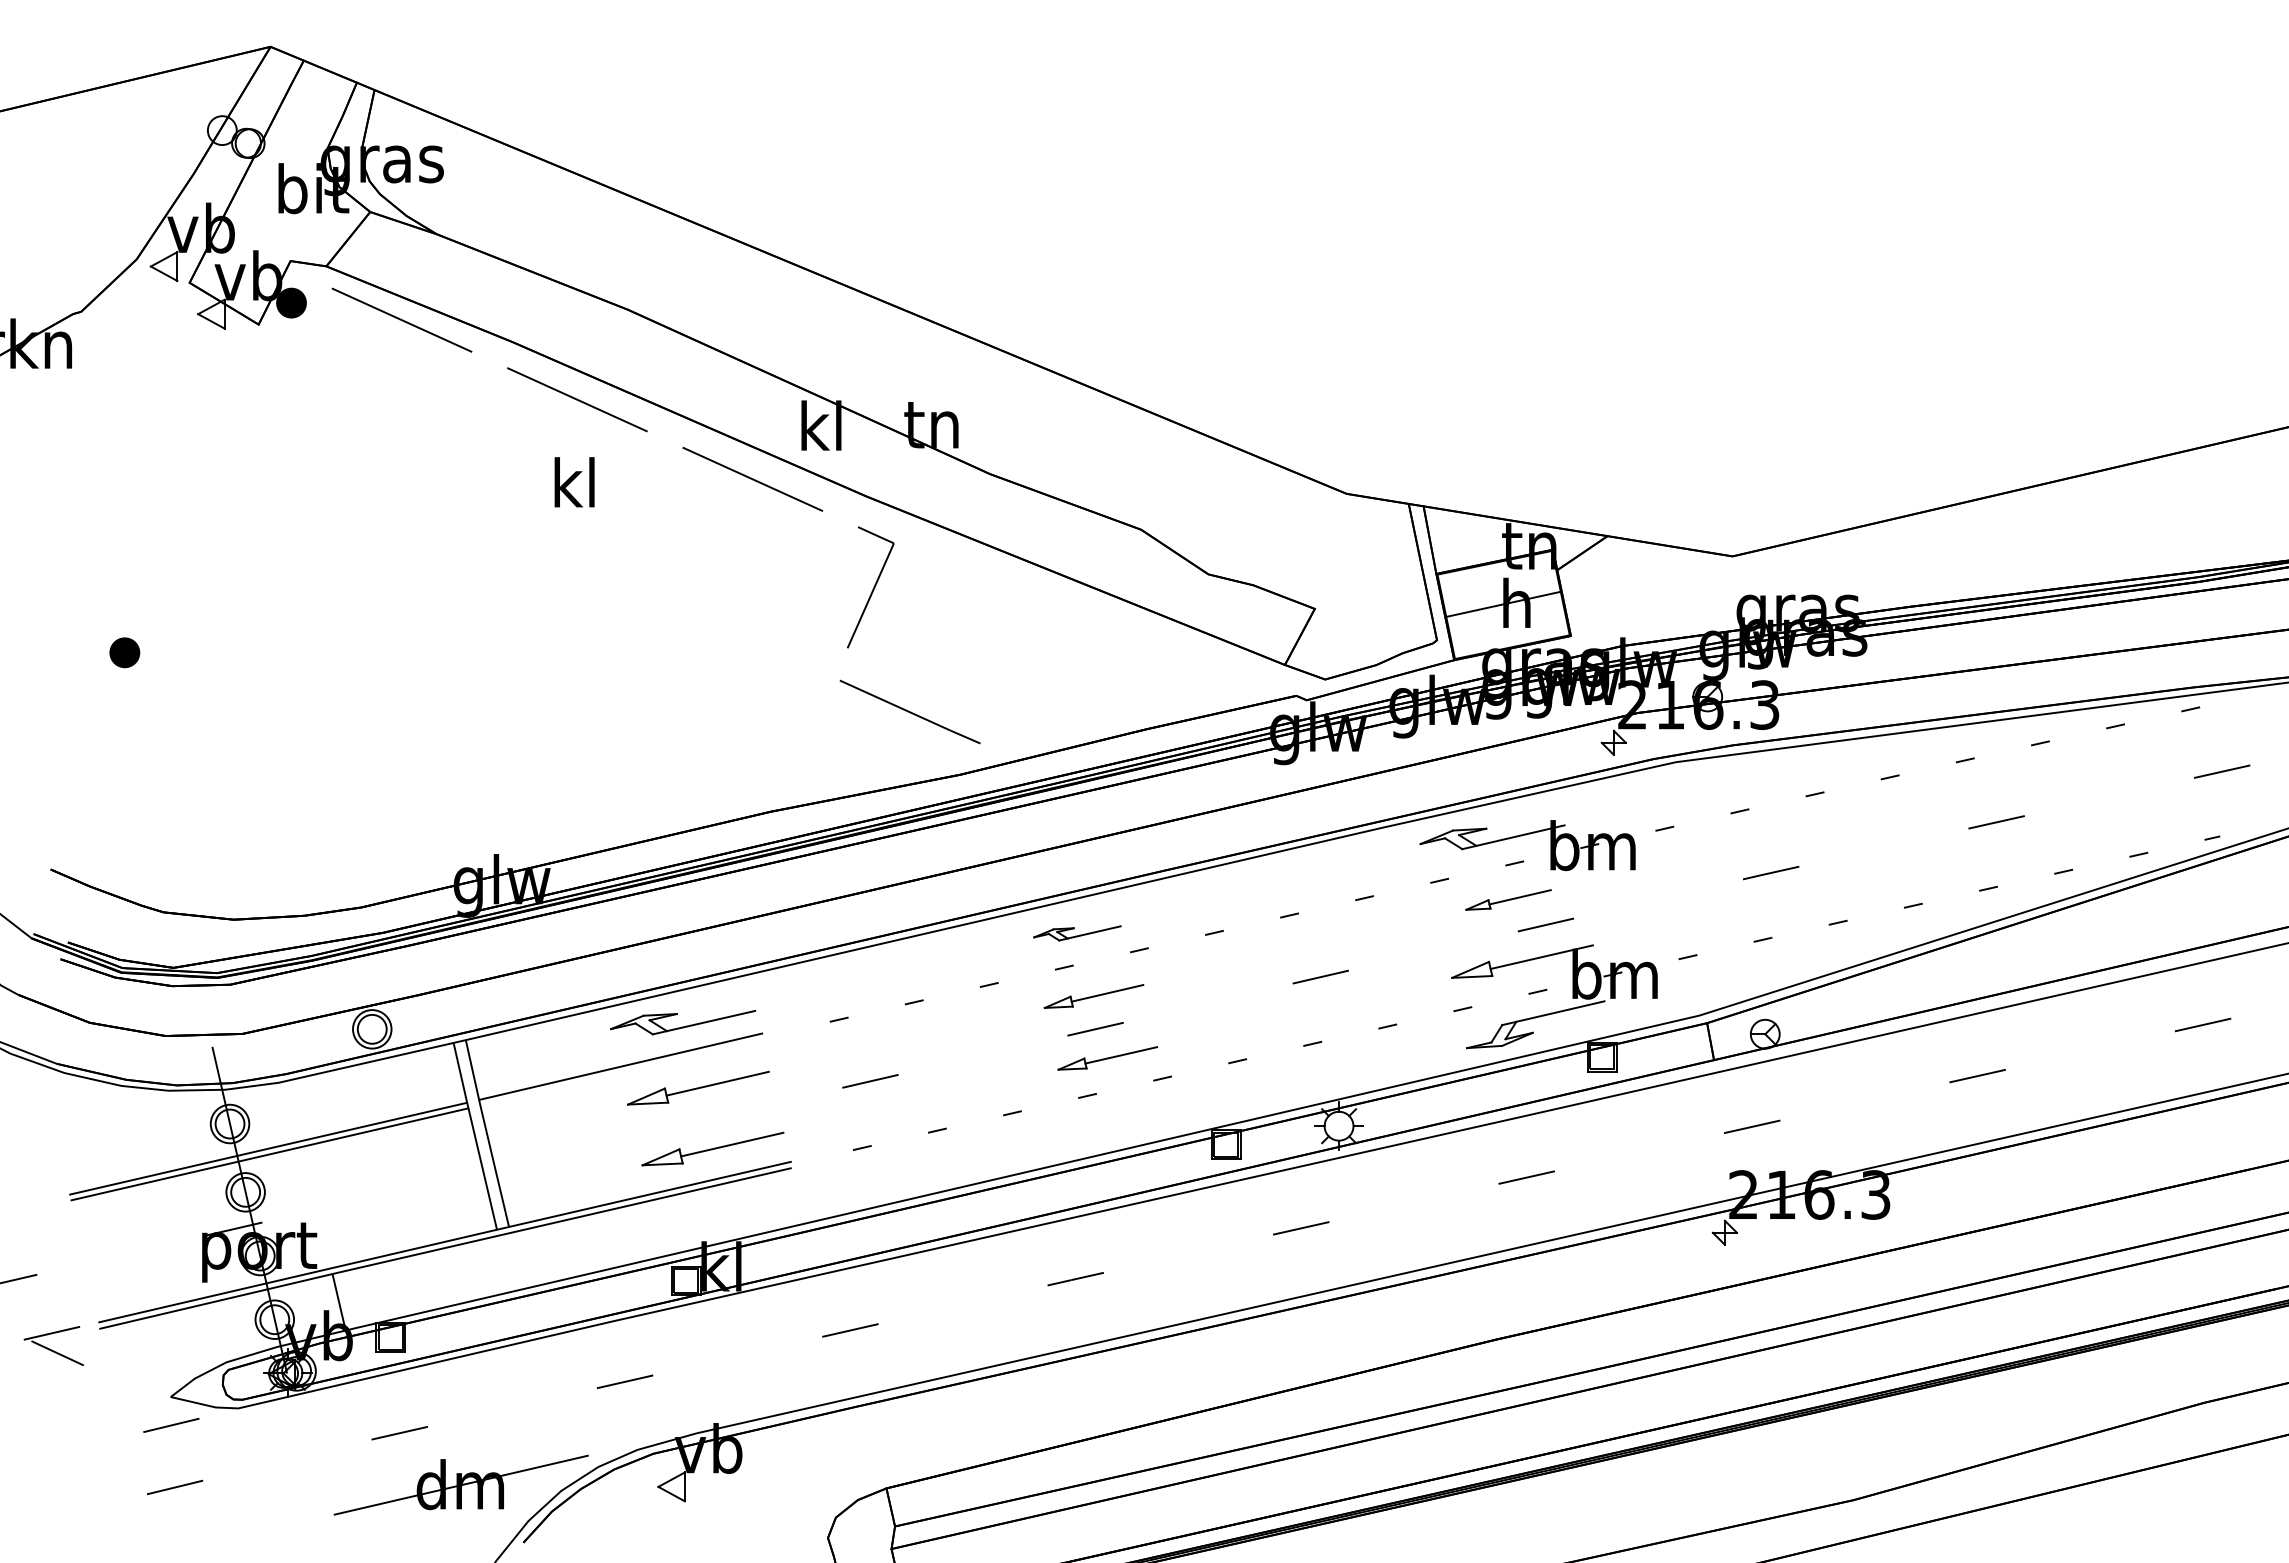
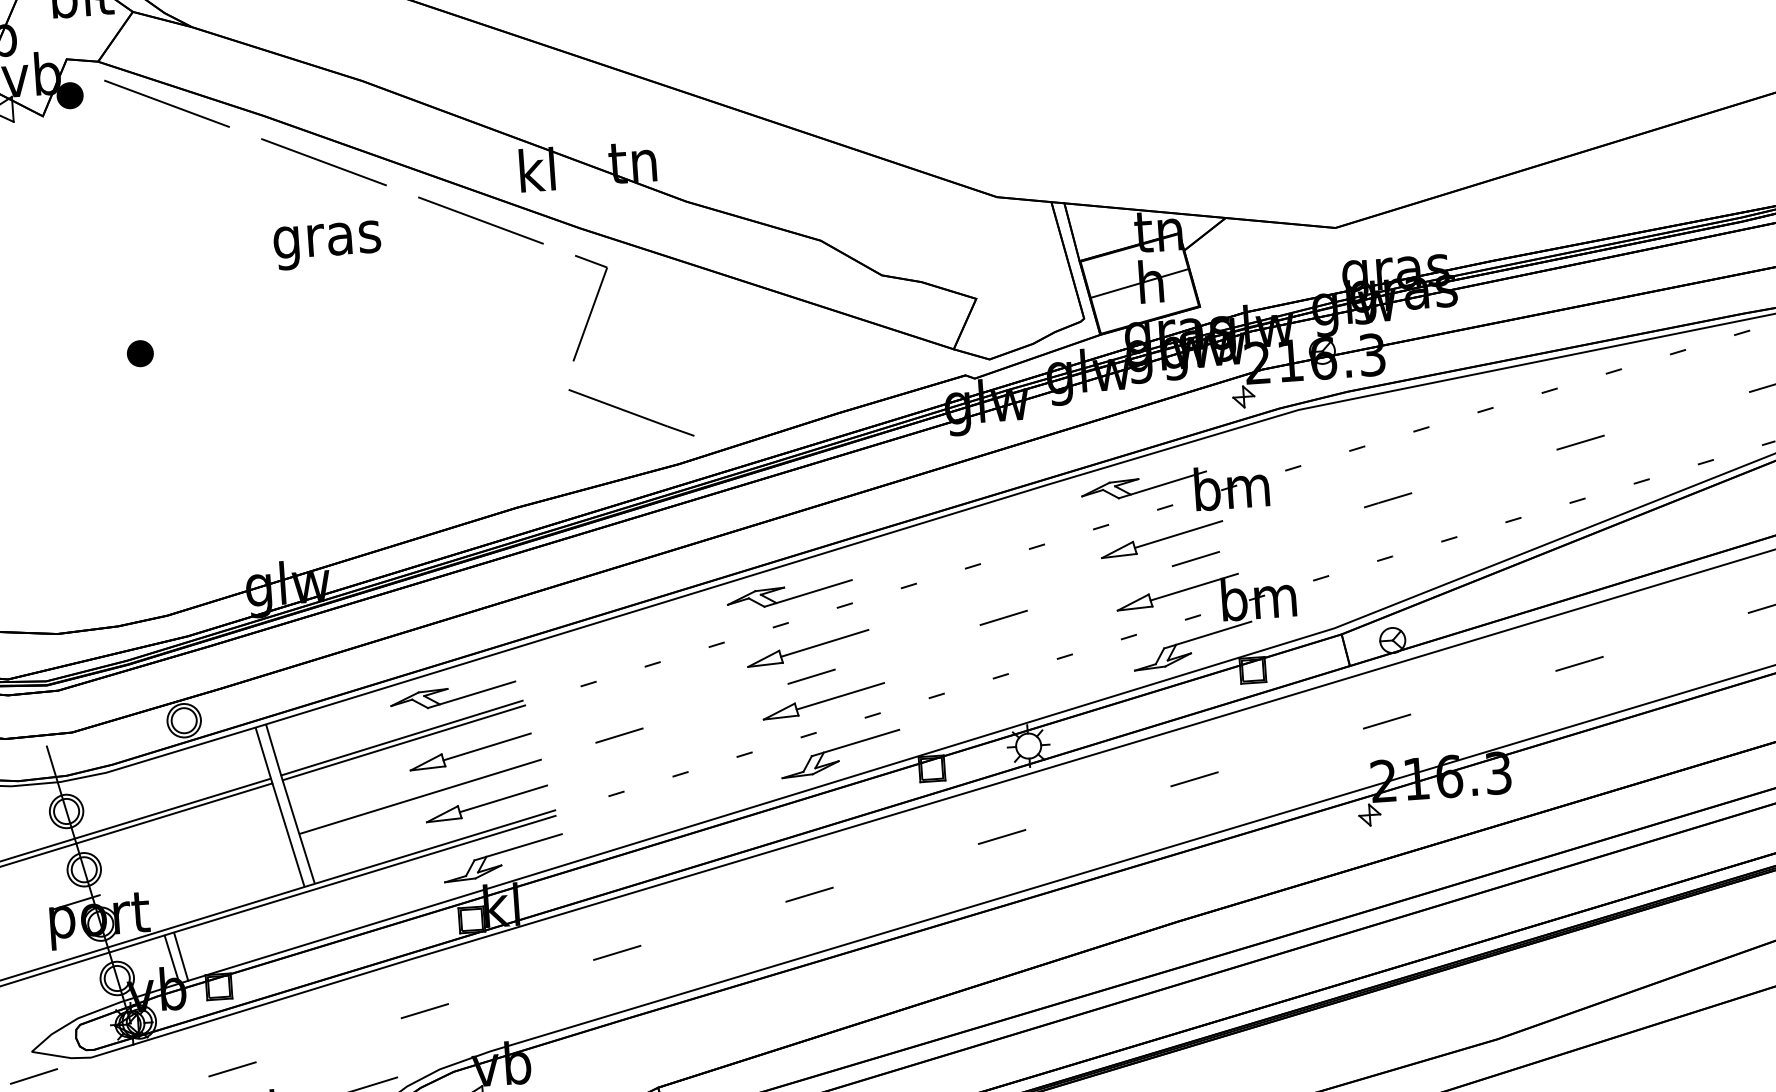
text: (574, 488) -> (326, 239), kl -> gras
part: (351, 604) -> (140, 353), added
part: (1508, 899) -> (1161, 539), size x1.67
part: (1077, 933) -> (790, 594), size x1.67
part: (1093, 996) -> (807, 648), size x1.43
part: (1107, 1058) -> (823, 701), size x1.43
line: (622, 1072) -> (403, 742), added
part: (1121, 1114) -> (839, 749), added
line: (637, 1135) -> (420, 796), added
part: (727, 1212) -> (503, 858), added
line: (349, 1299) -> (180, 956), added

